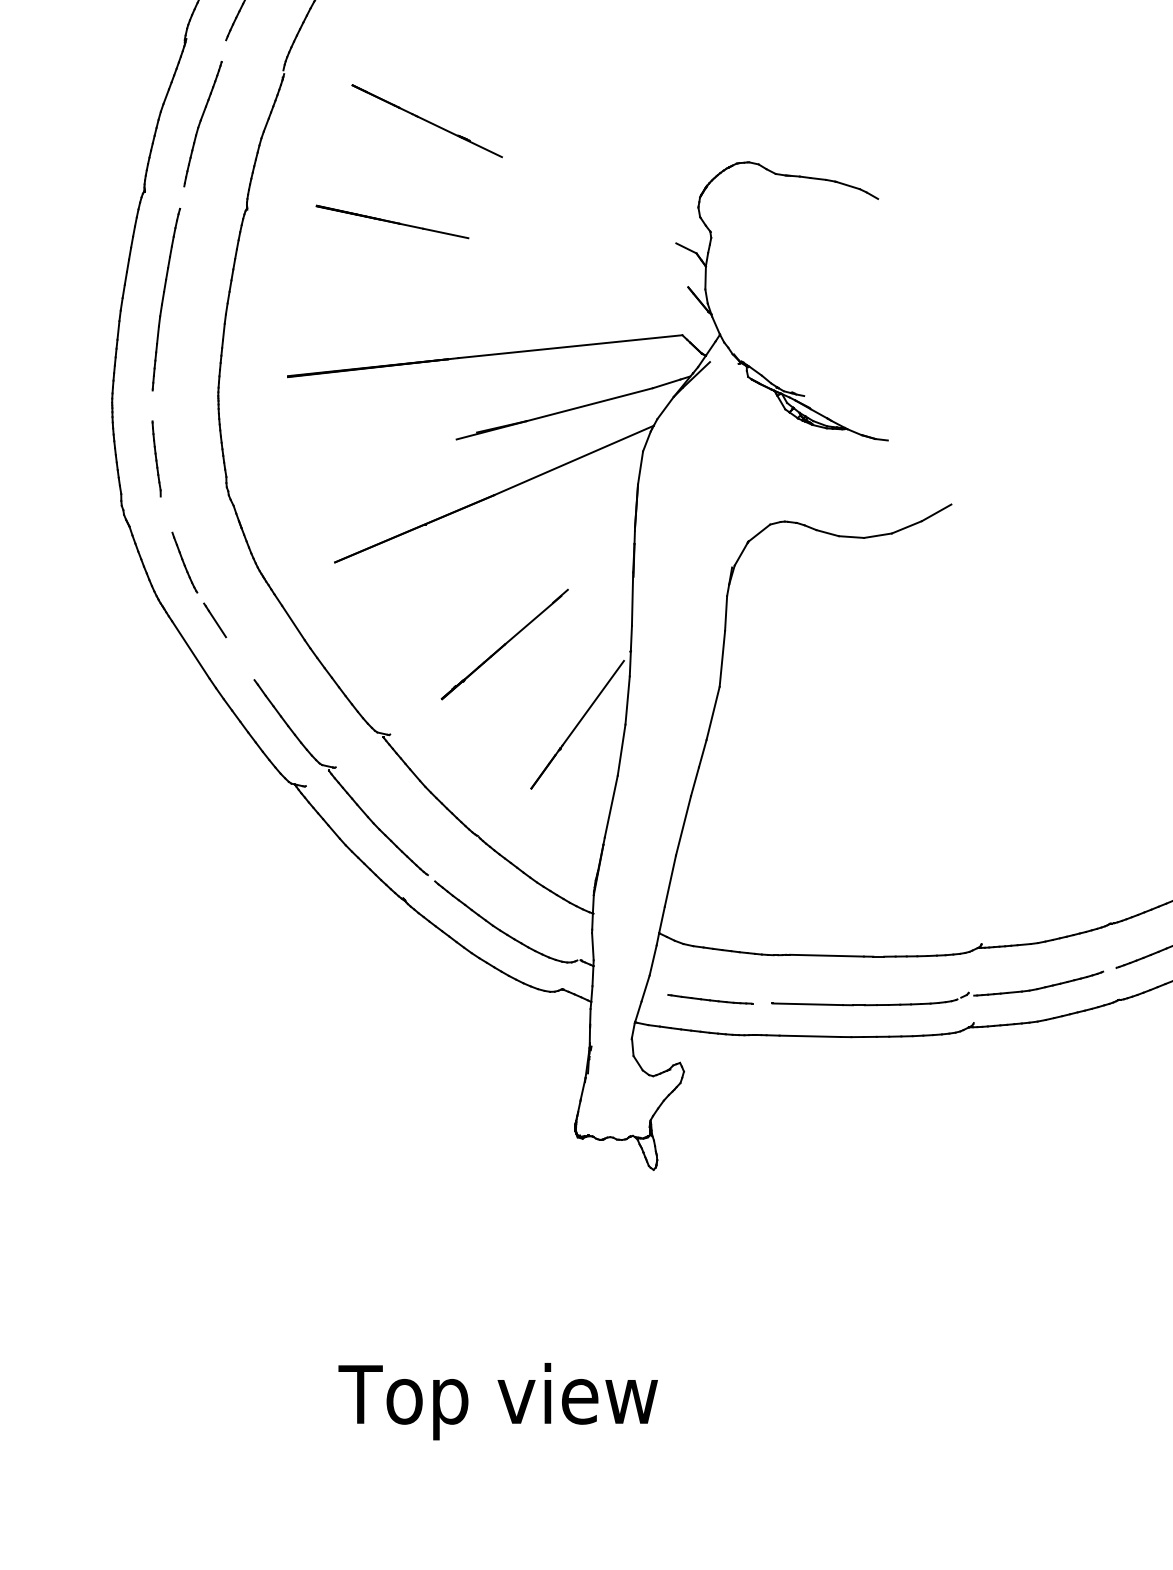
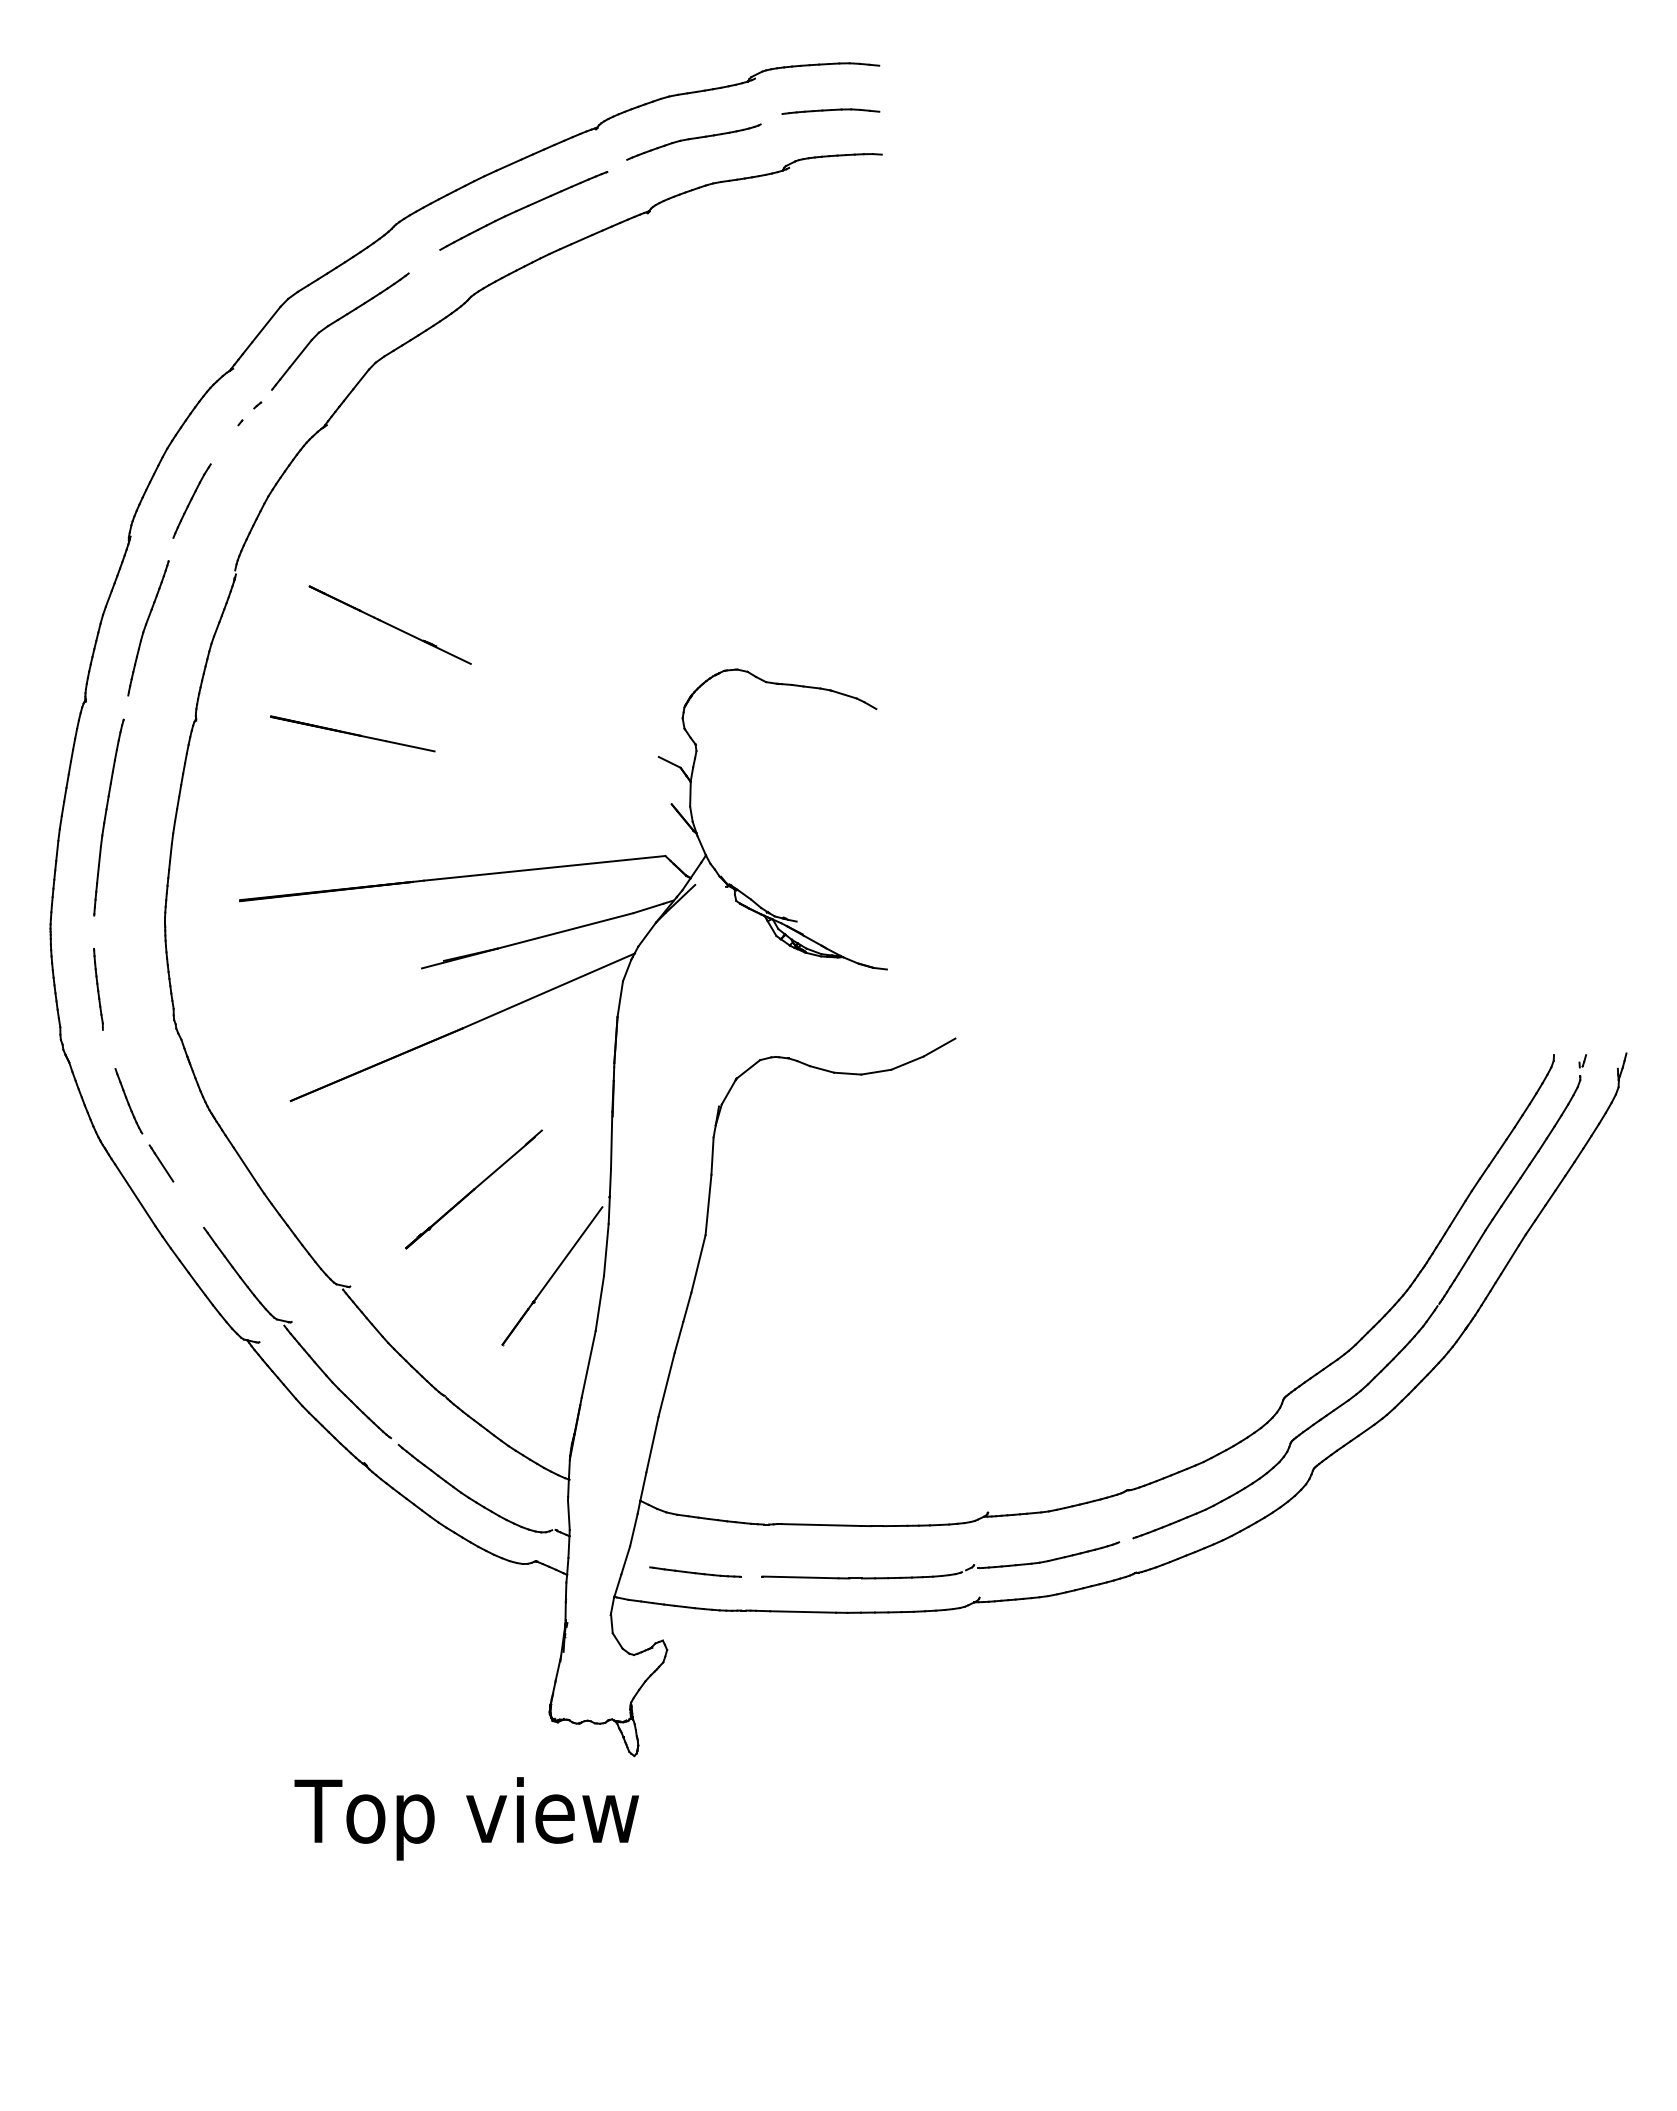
text: (497, 1401) -> (466, 1818), moved

